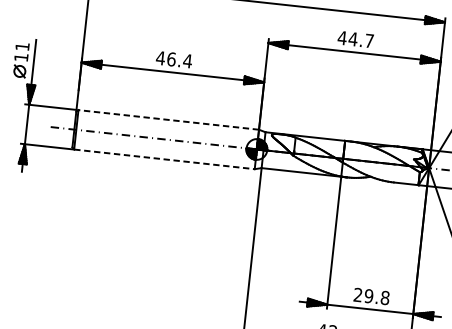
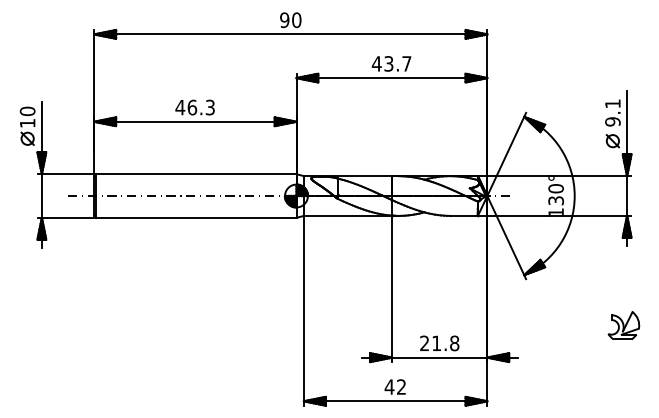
text: (352, 38) -> (388, 63), 44.7 -> 43.7
text: (22, 46) -> (27, 111), 11 -> 10
text: (187, 61) -> (210, 107), 46.4 -> 46.3
line: (167, 120) -> (195, 174), dashed -> solid
line: (164, 159) -> (196, 217), dashed -> solid
text: (368, 296) -> (436, 343), 29.8 -> 21.8

